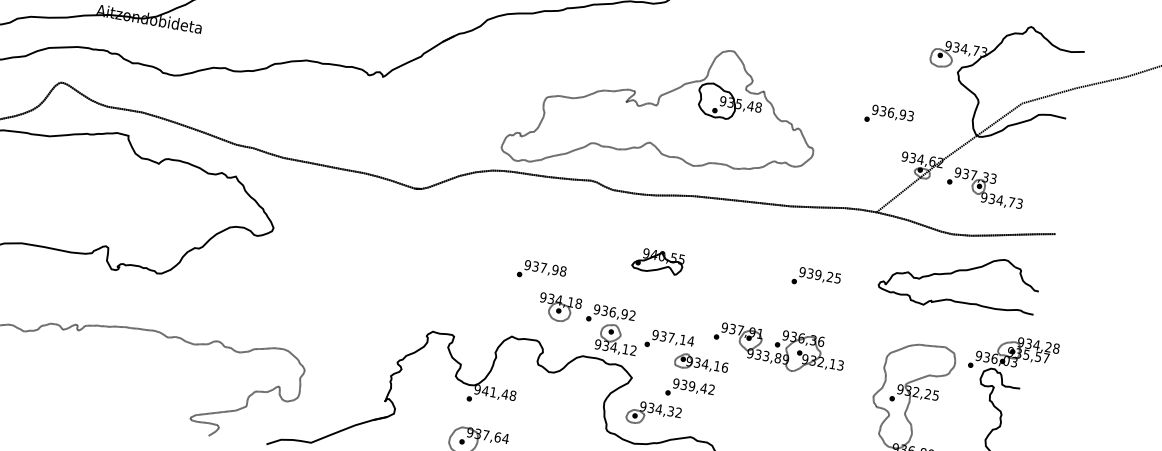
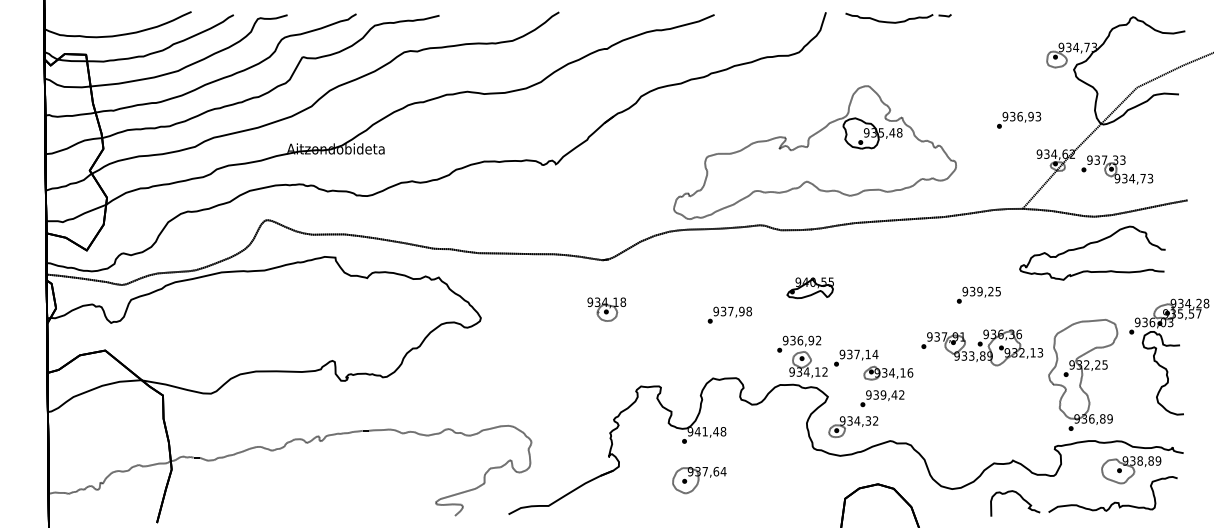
part: (657, 262) -> (809, 288), moved
part: (956, 272) -> (1088, 245), moved
text: (816, 277) -> (978, 294), moved
part: (559, 308) -> (606, 309), moved
part: (779, 348) -> (982, 347), moved

